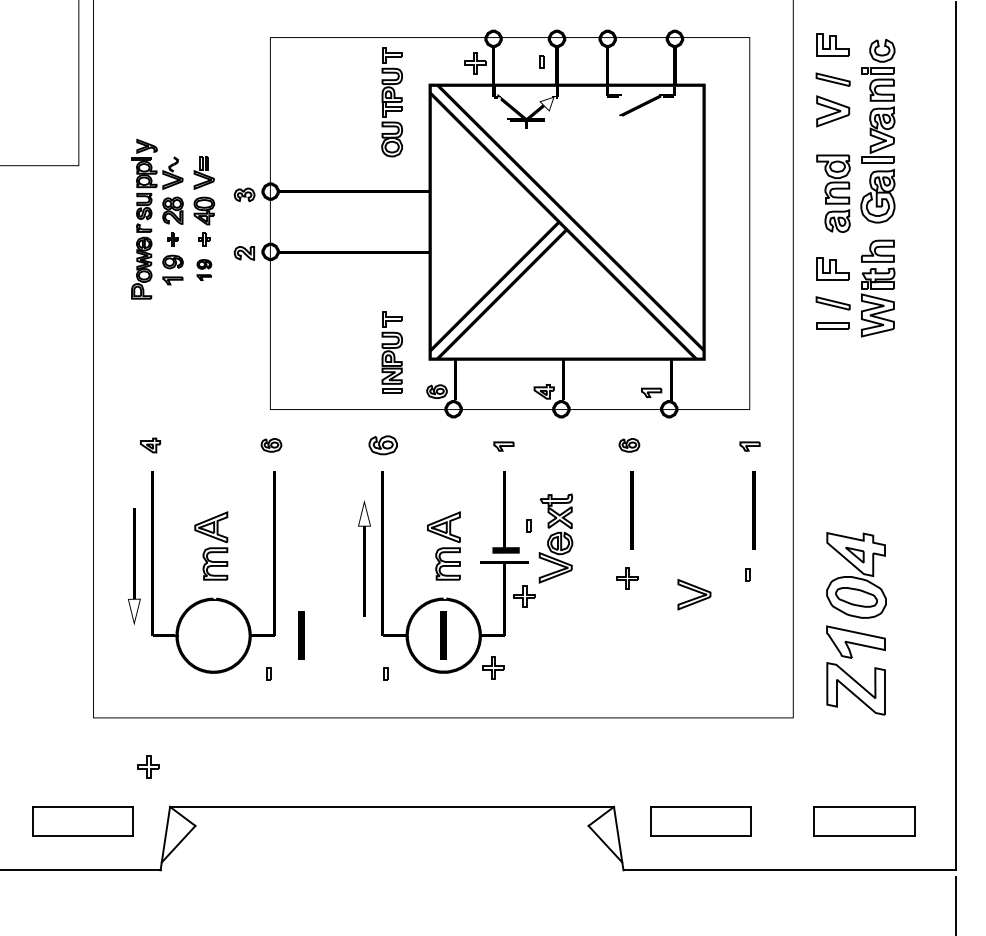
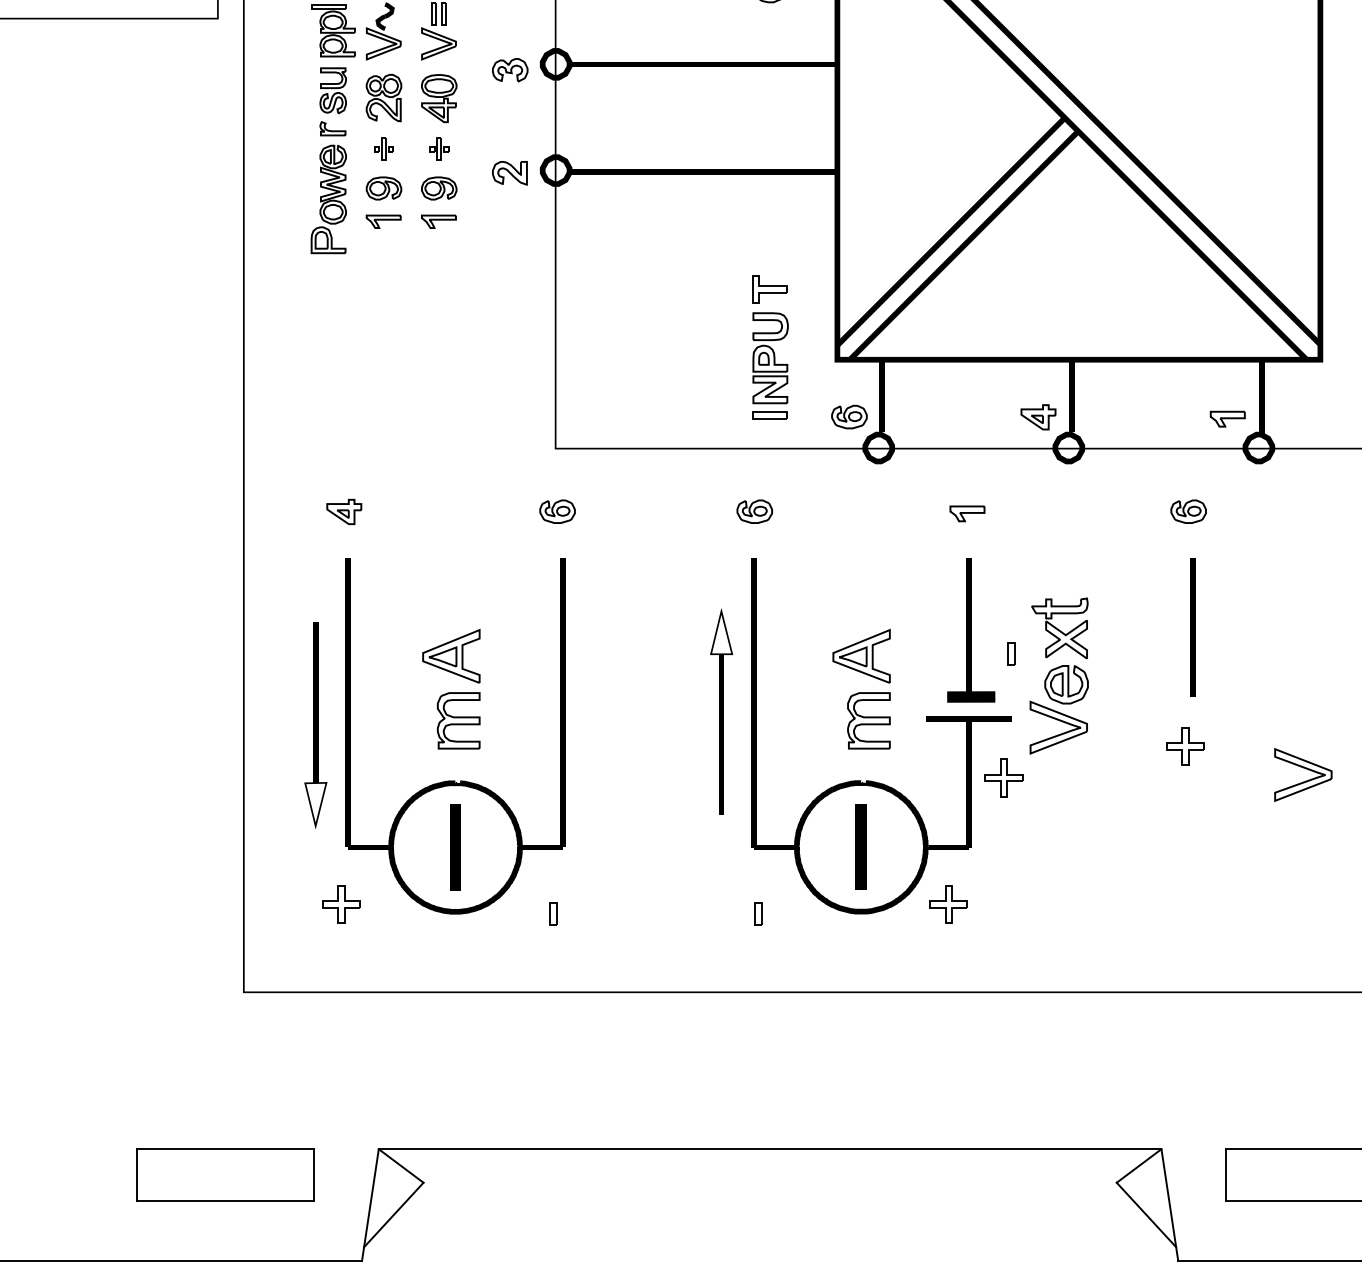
part: (204, 269) -> (439, 201), size x1.43
part: (383, 445) -> (755, 511), size x0.71
line: (301, 635) -> (455, 846), moved
part: (148, 766) -> (340, 903), moved

